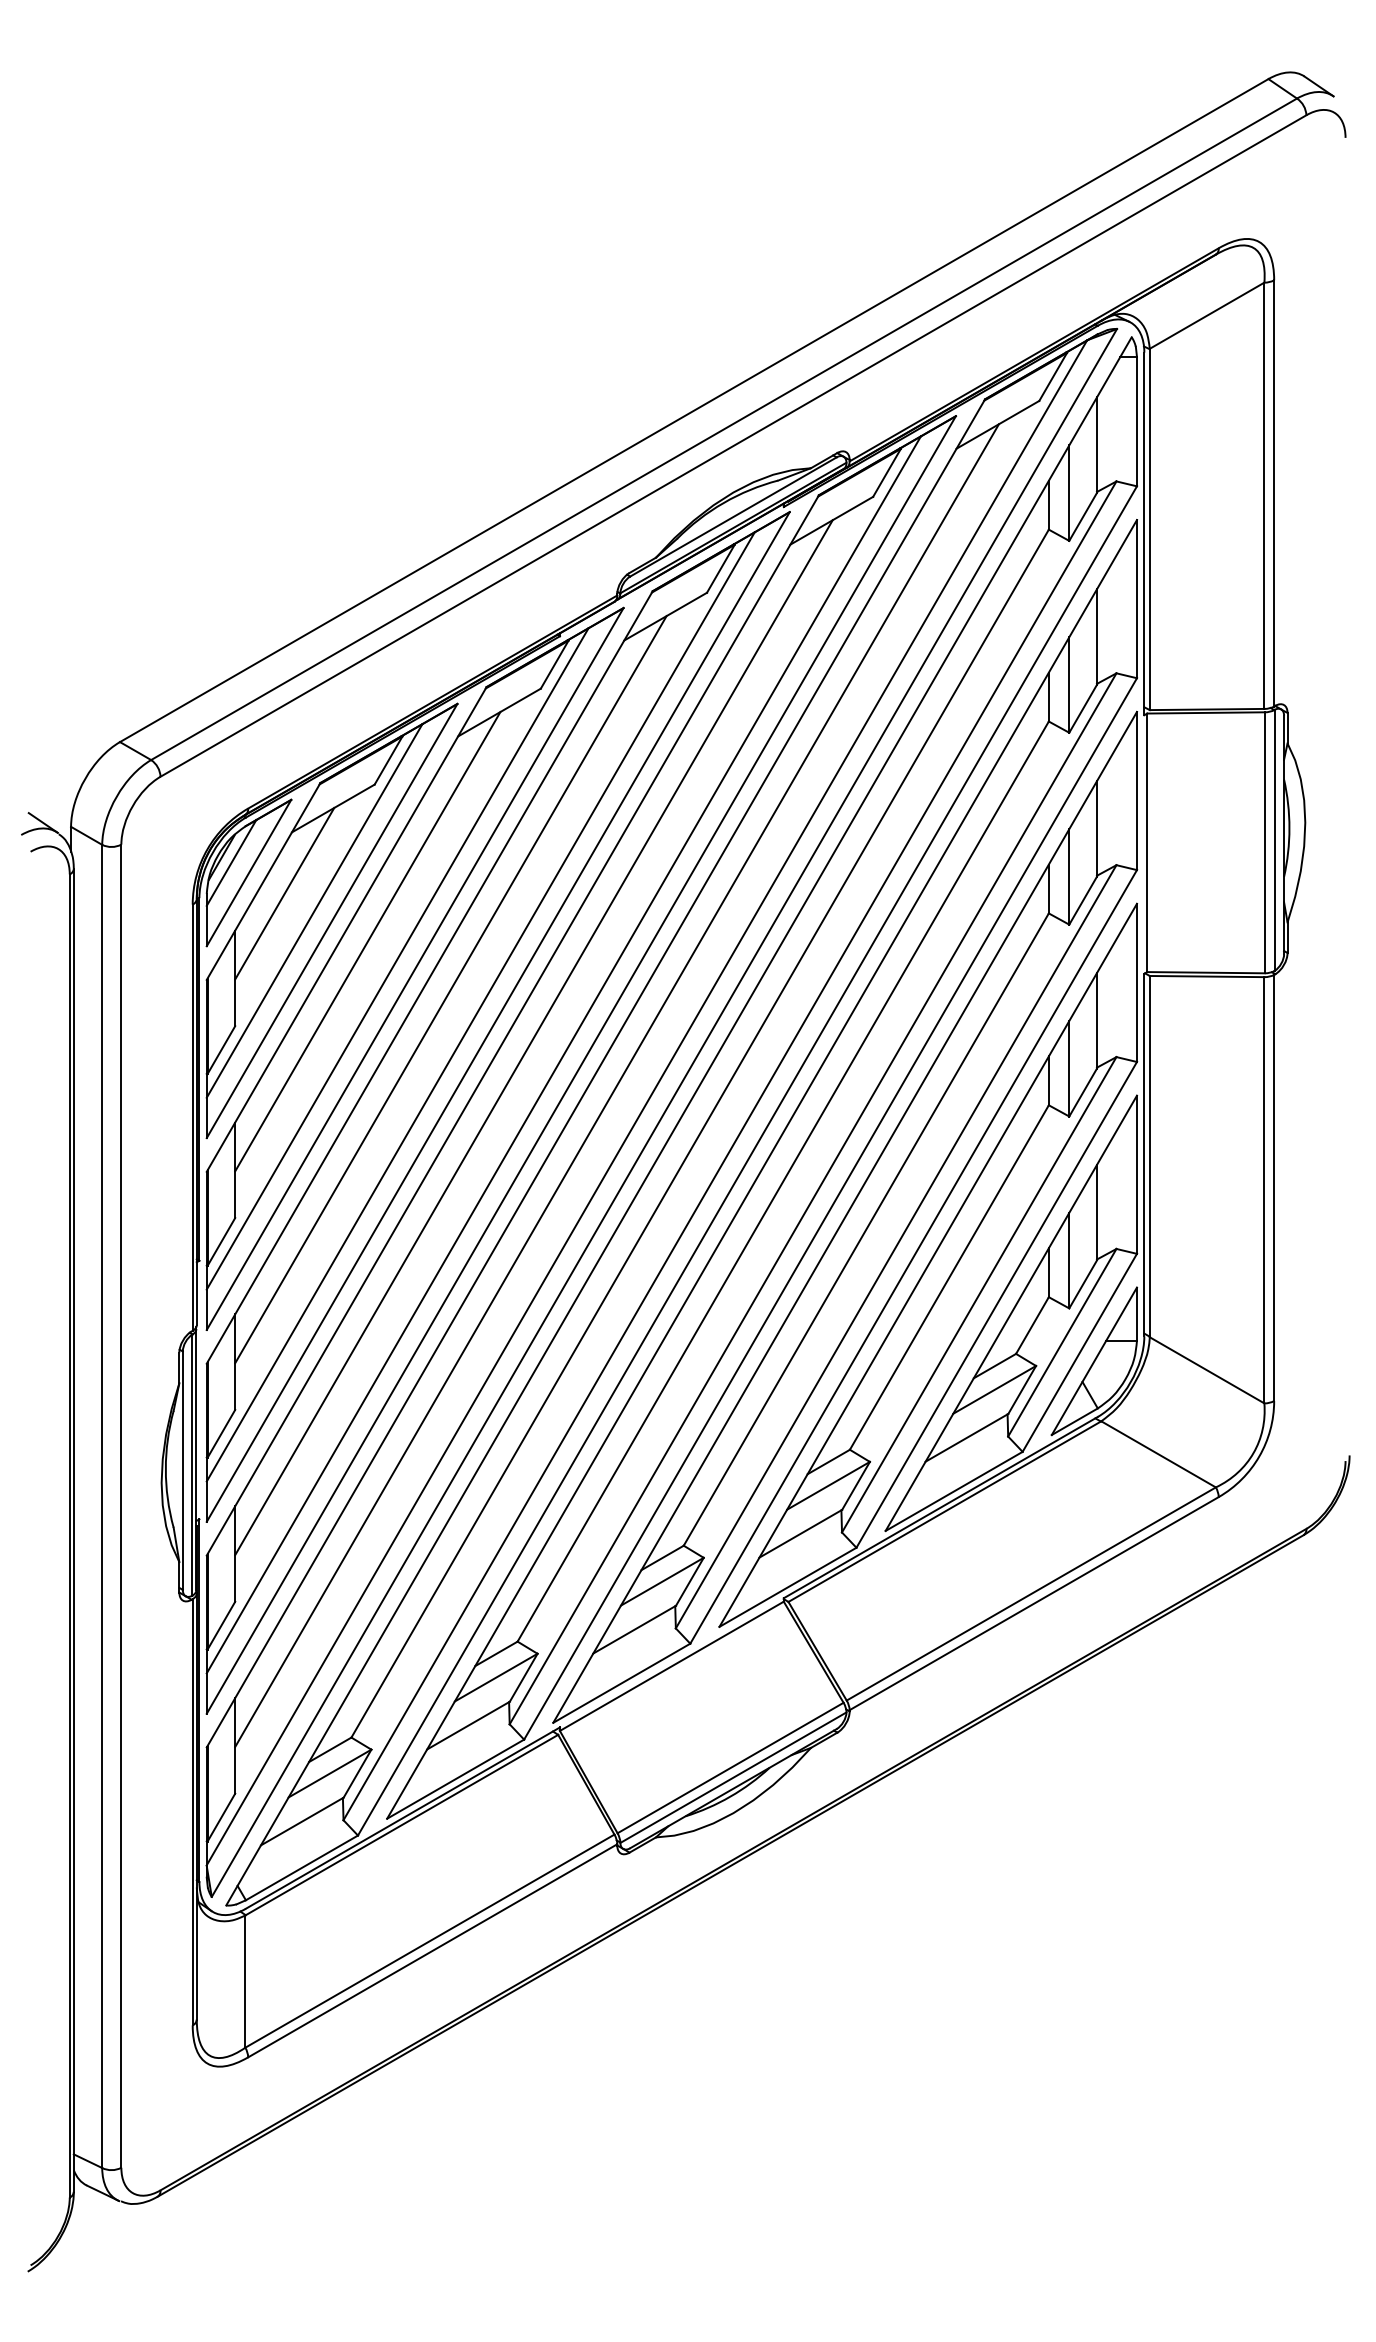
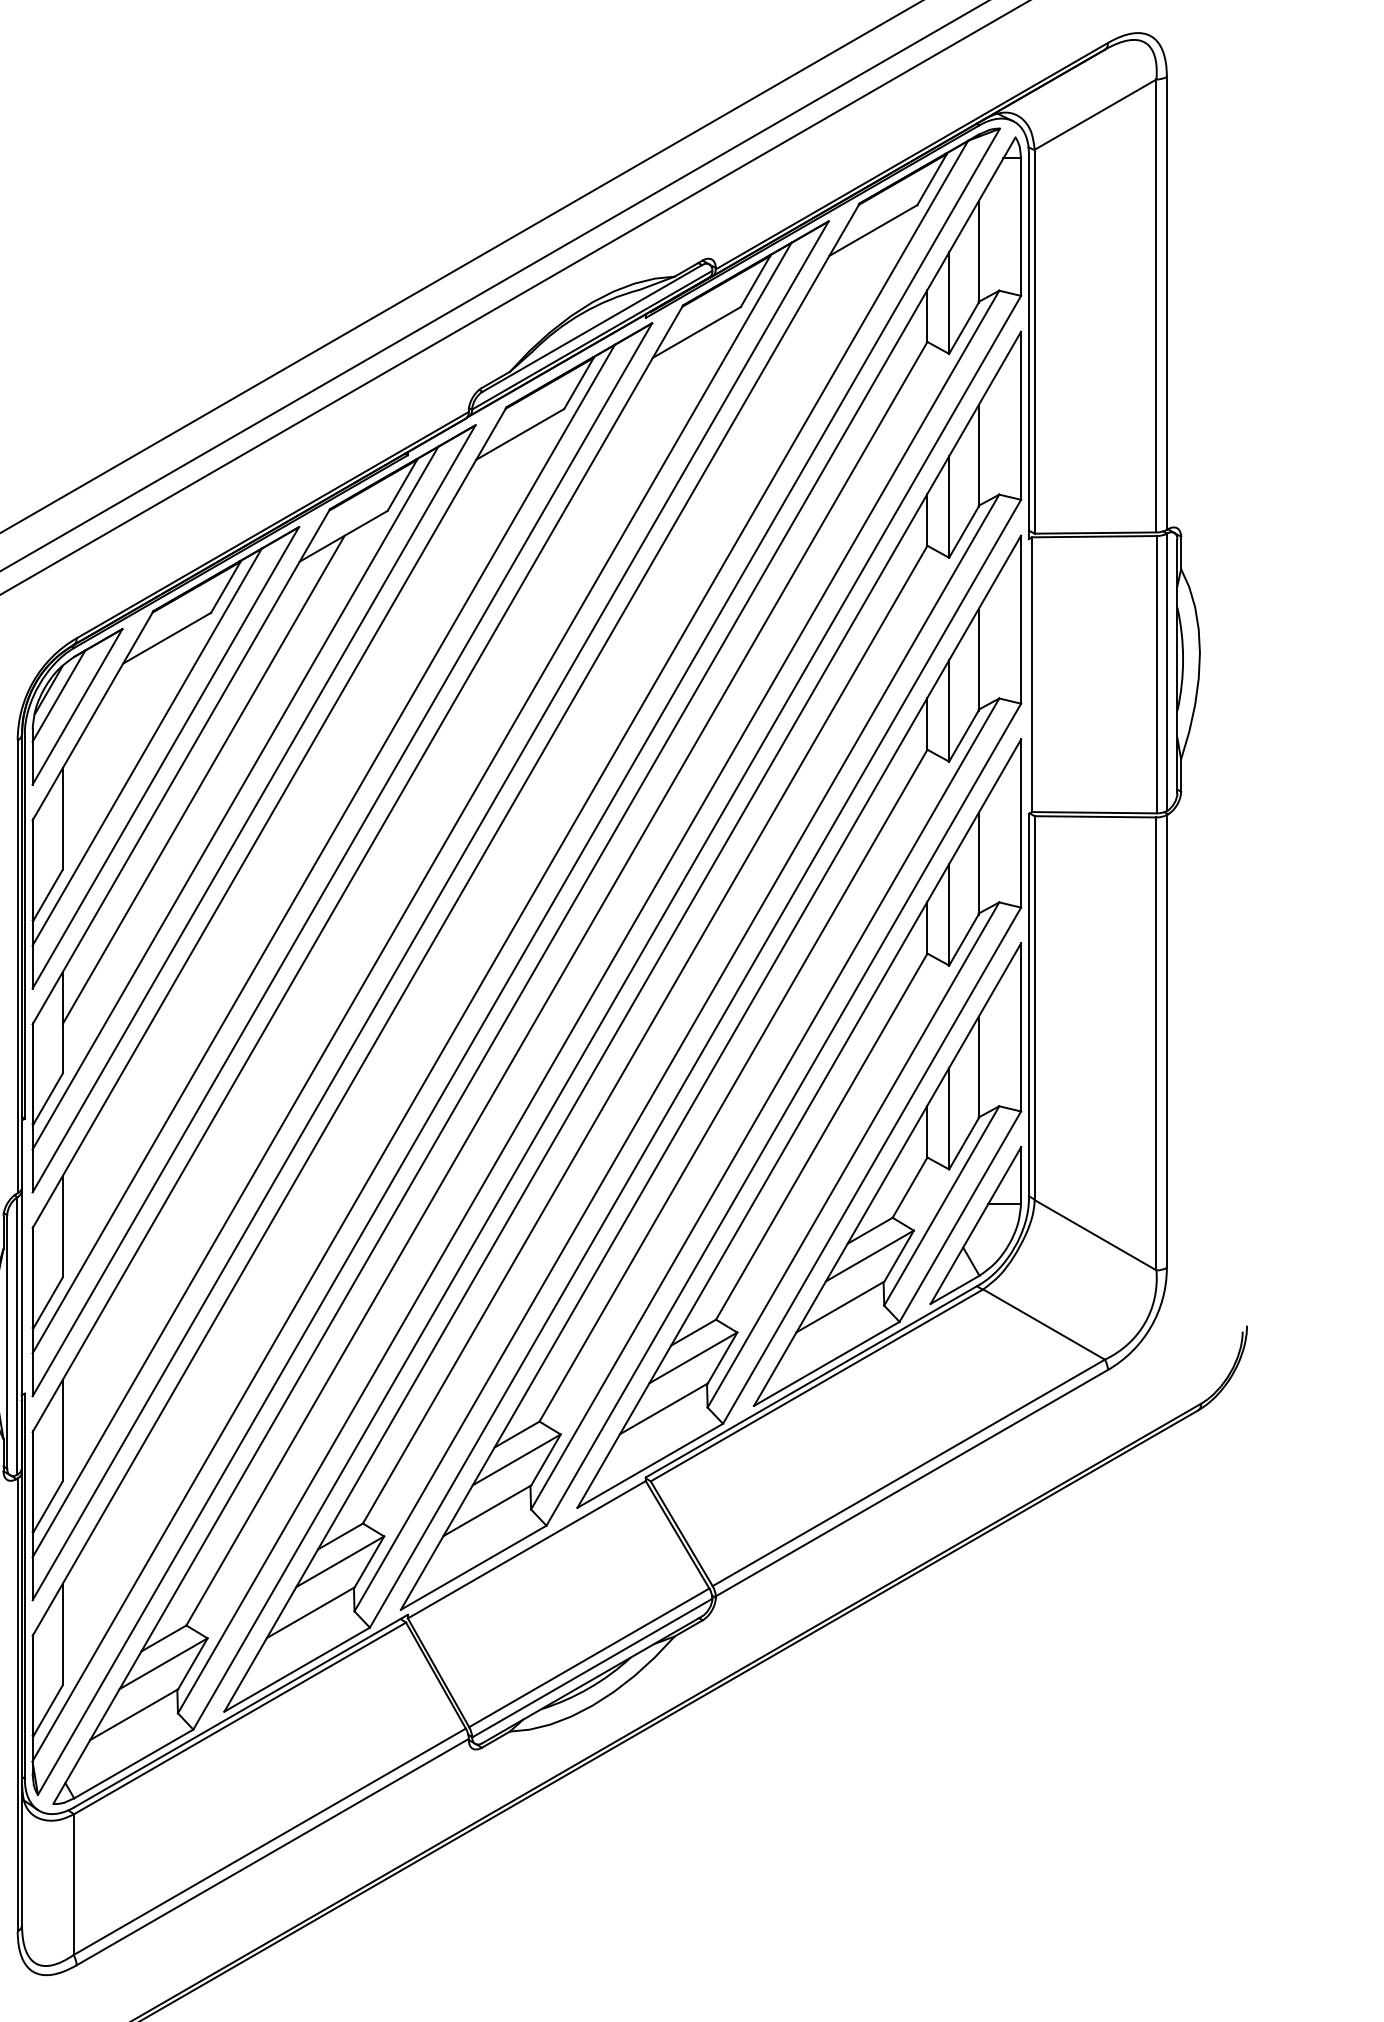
line: (284, 893) -> (115, 728), removed
line: (450, 989) -> (291, 830), removed
line: (533, 1037) -> (379, 881), removed
line: (616, 1085) -> (468, 932), removed

